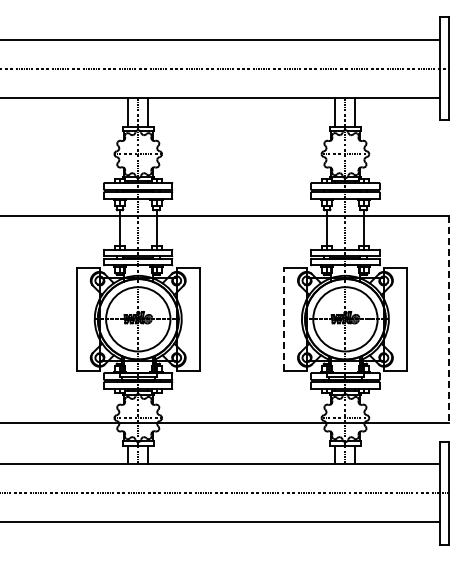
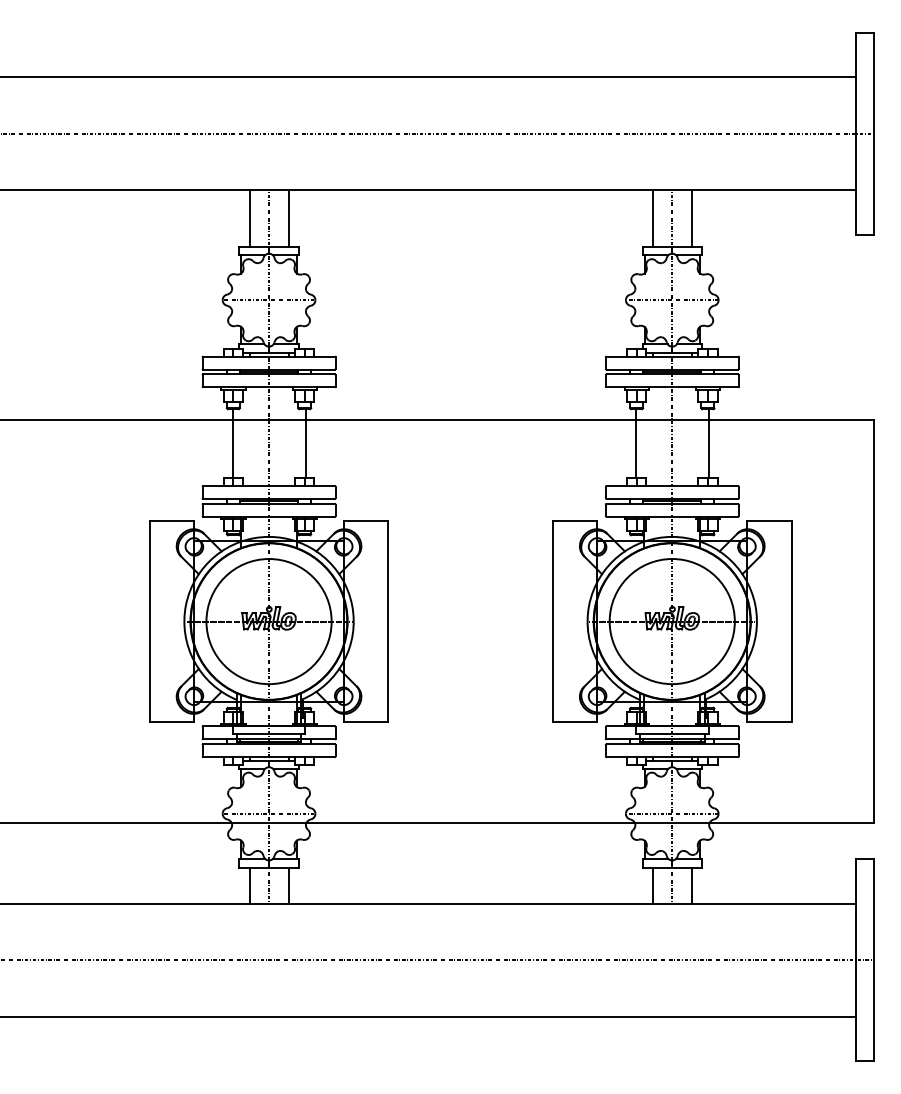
line: (284, 319) -> (553, 621), dashed -> solid
line: (449, 319) -> (874, 621), dashed -> solid

